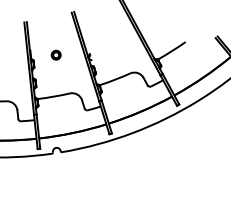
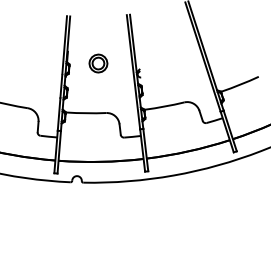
part: (55, 54) -> (97, 62), size x1.6

